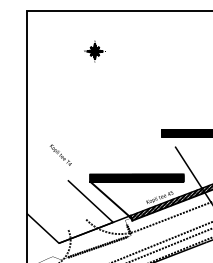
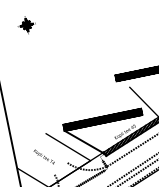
part: (94, 51) -> (26, 25), moved
text: (60, 154) -> (43, 156), moved

